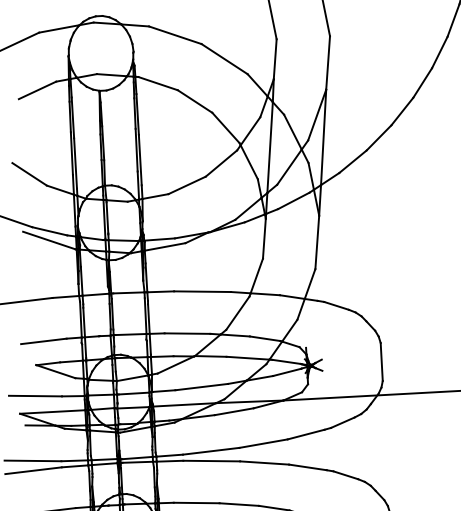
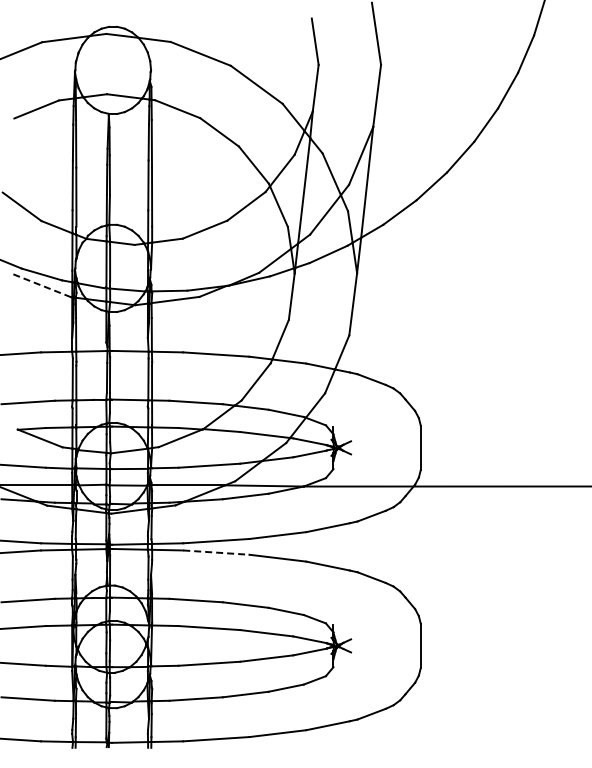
line: (48, 240) -> (40, 285), solid -> dashed
line: (211, 460) -> (216, 552), solid -> dashed

